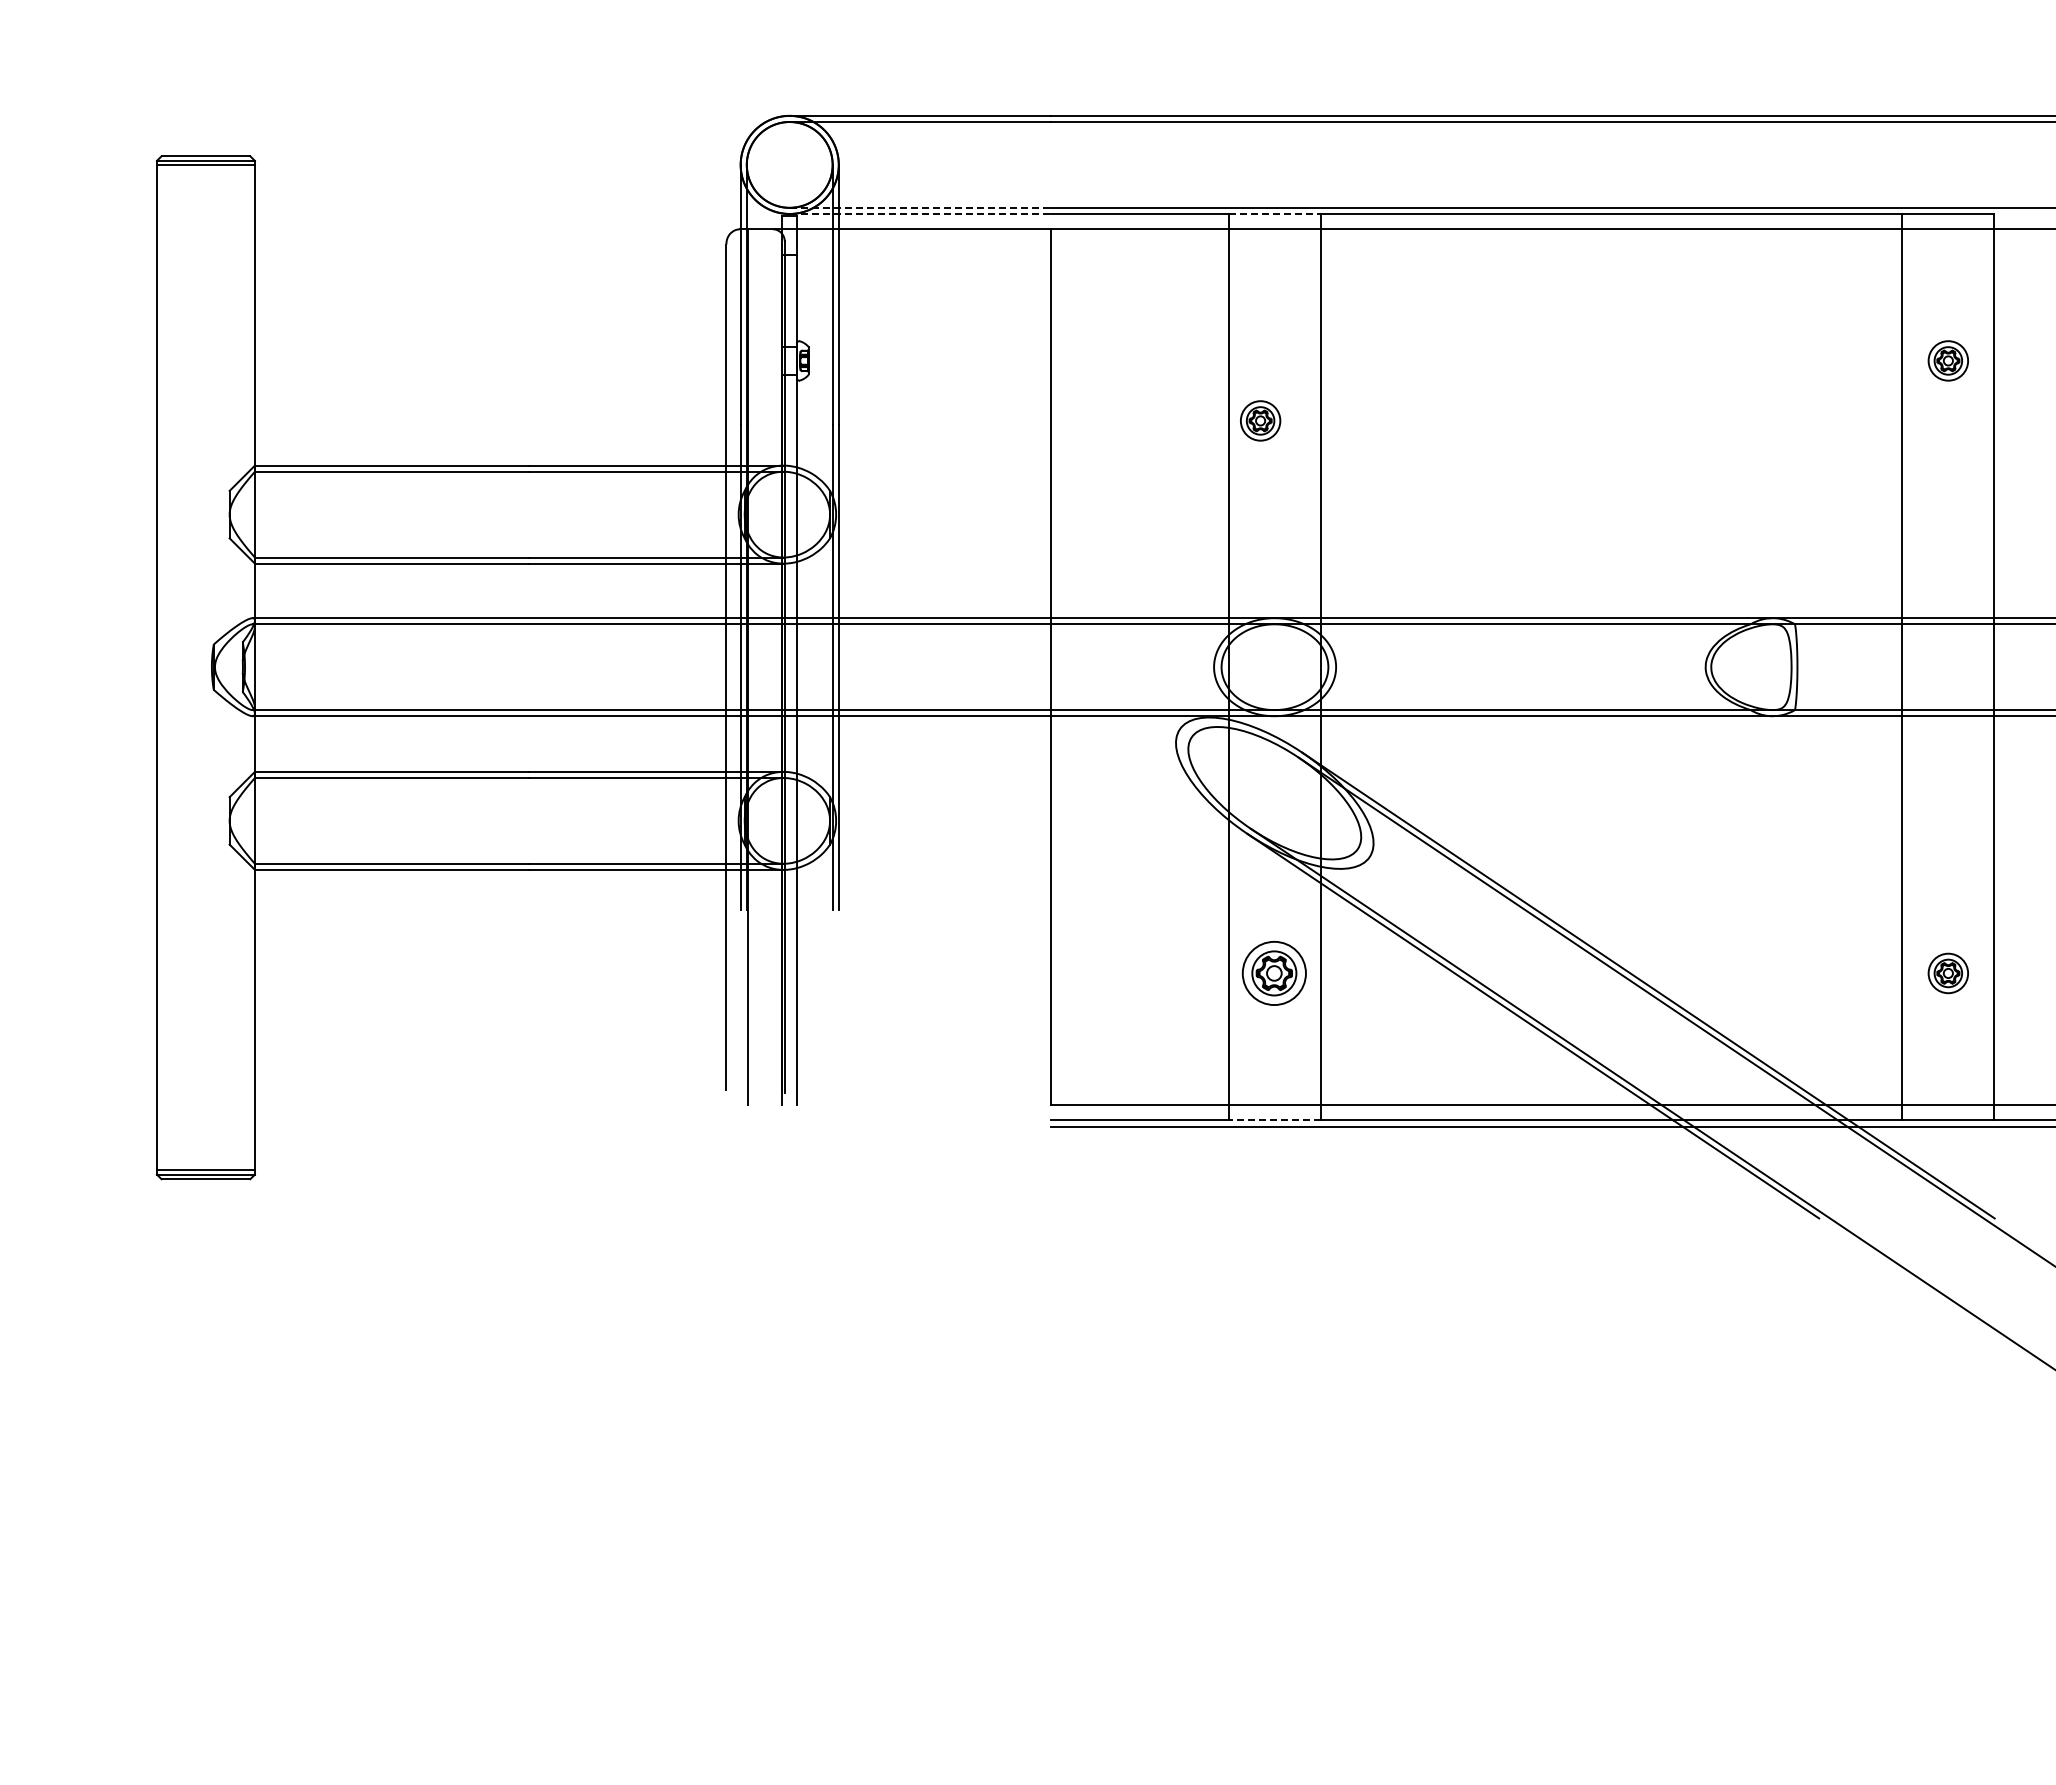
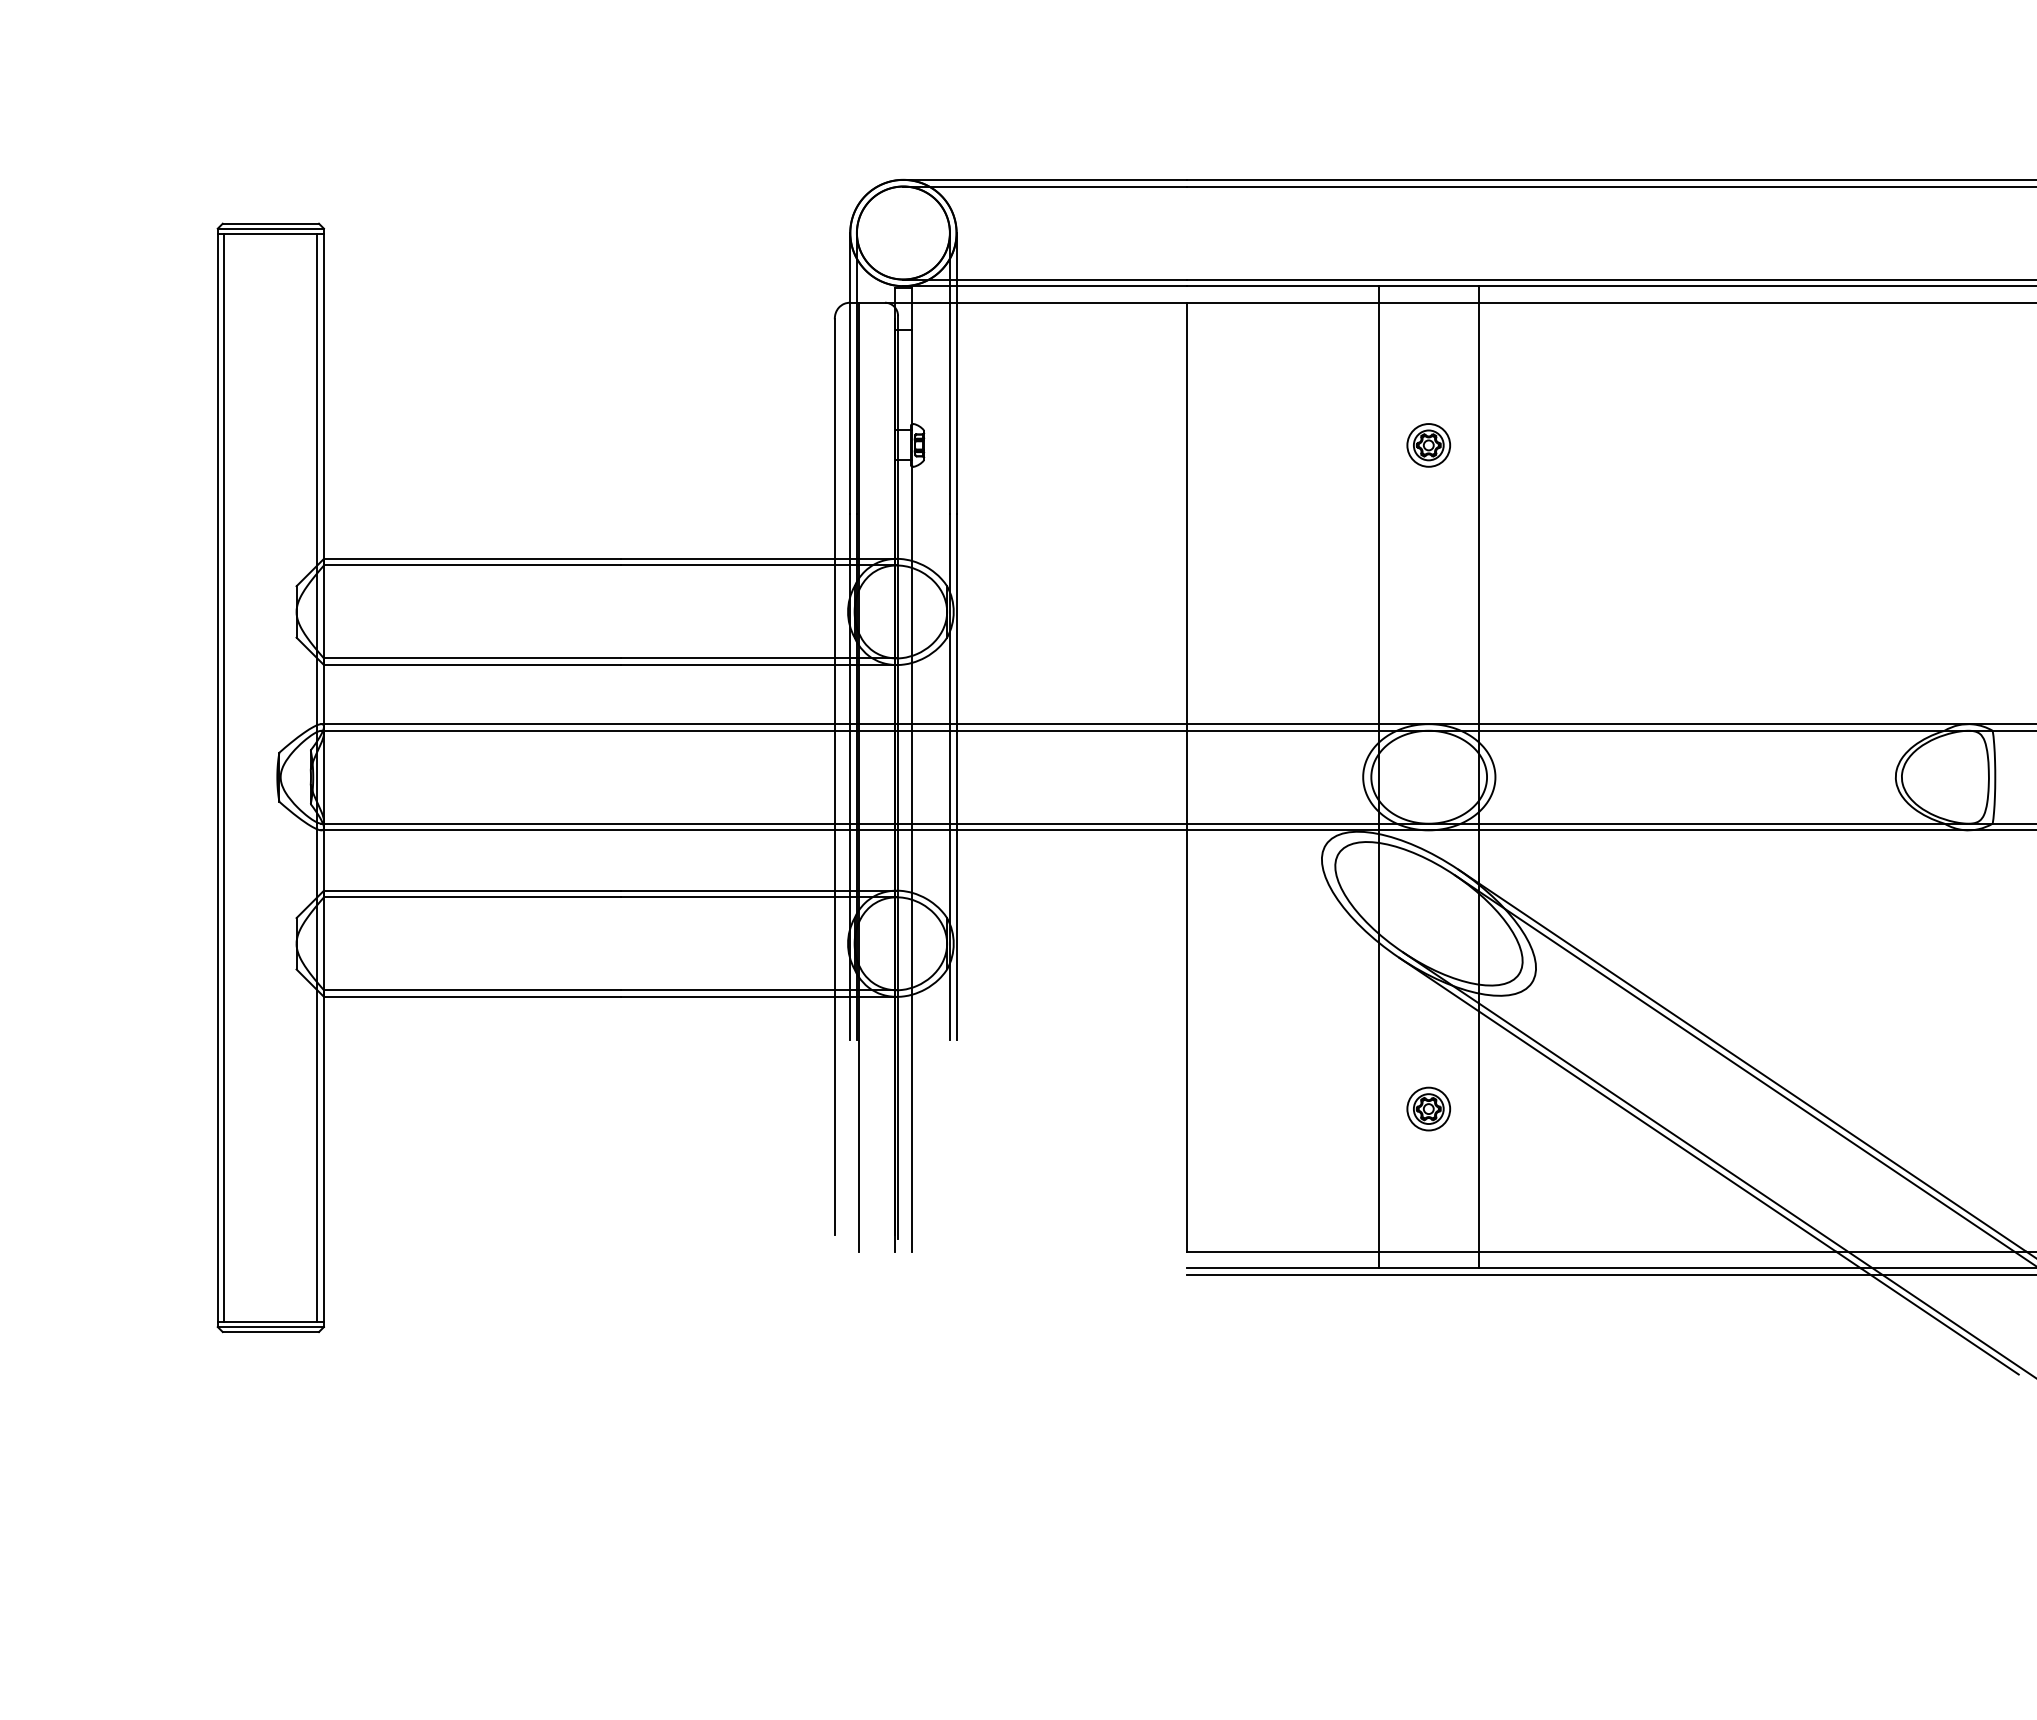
line: (920, 207) -> (1045, 279), dashed -> solid
line: (920, 213) -> (1045, 285), dashed -> solid
line: (1274, 213) -> (1428, 285), dashed -> solid
part: (1260, 420) -> (1428, 444), moved
line: (163, 667) -> (224, 777), added
line: (248, 667) -> (316, 777), added
part: (1274, 973) -> (1428, 1109), size x0.62
line: (1274, 1120) -> (1428, 1268), dashed -> solid

